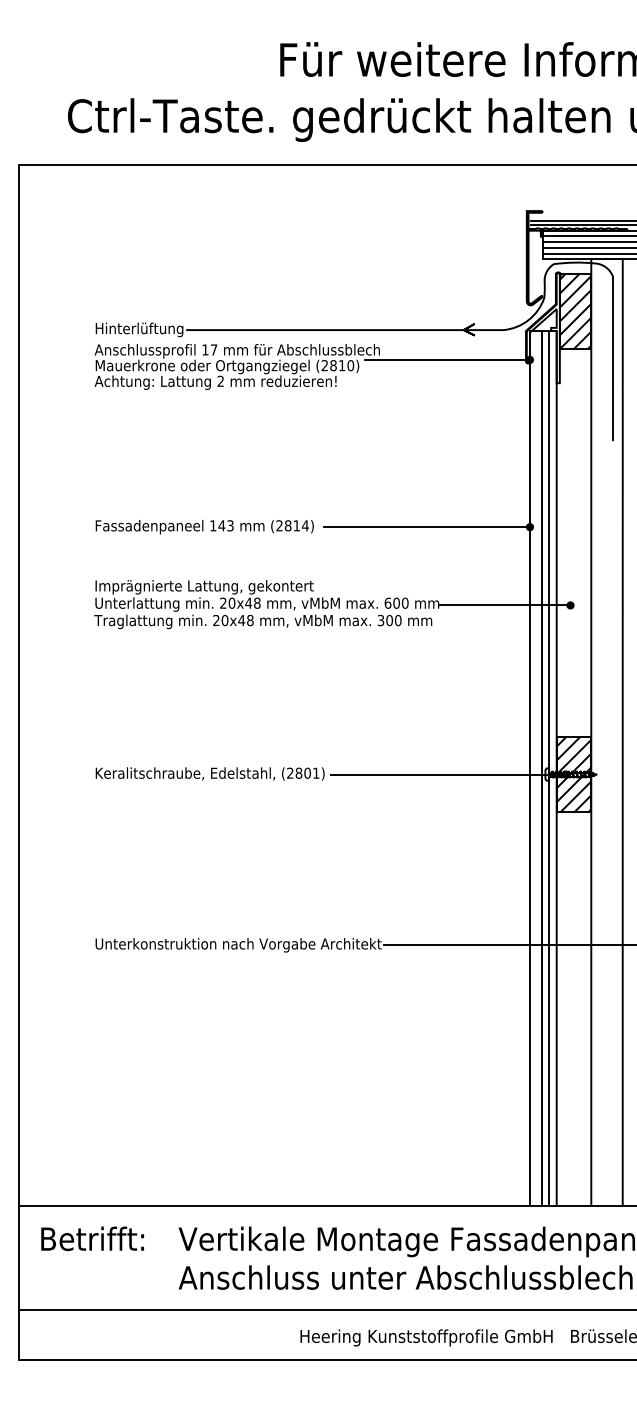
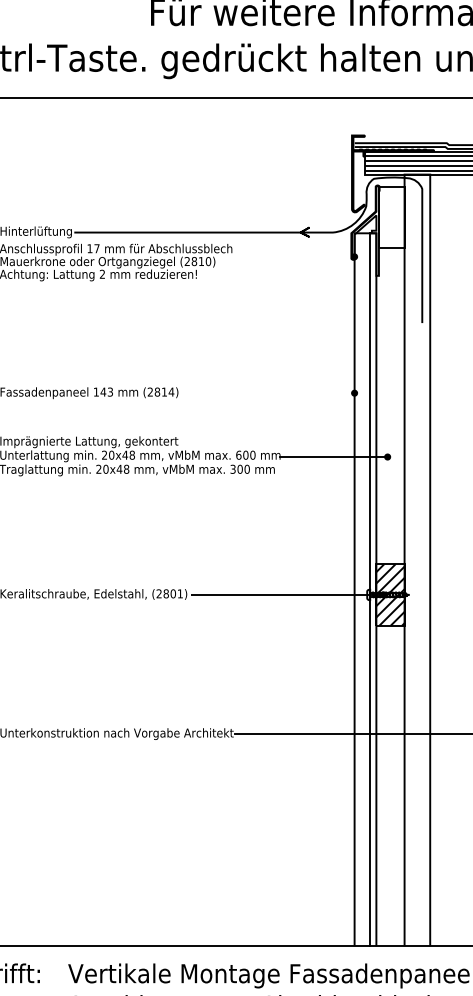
hatch: (575, 311) -> (391, 217), removed
line: (446, 359) -> (286, 256), removed
line: (426, 527) -> (270, 393), removed
line: (542, 768) -> (364, 589), removed

